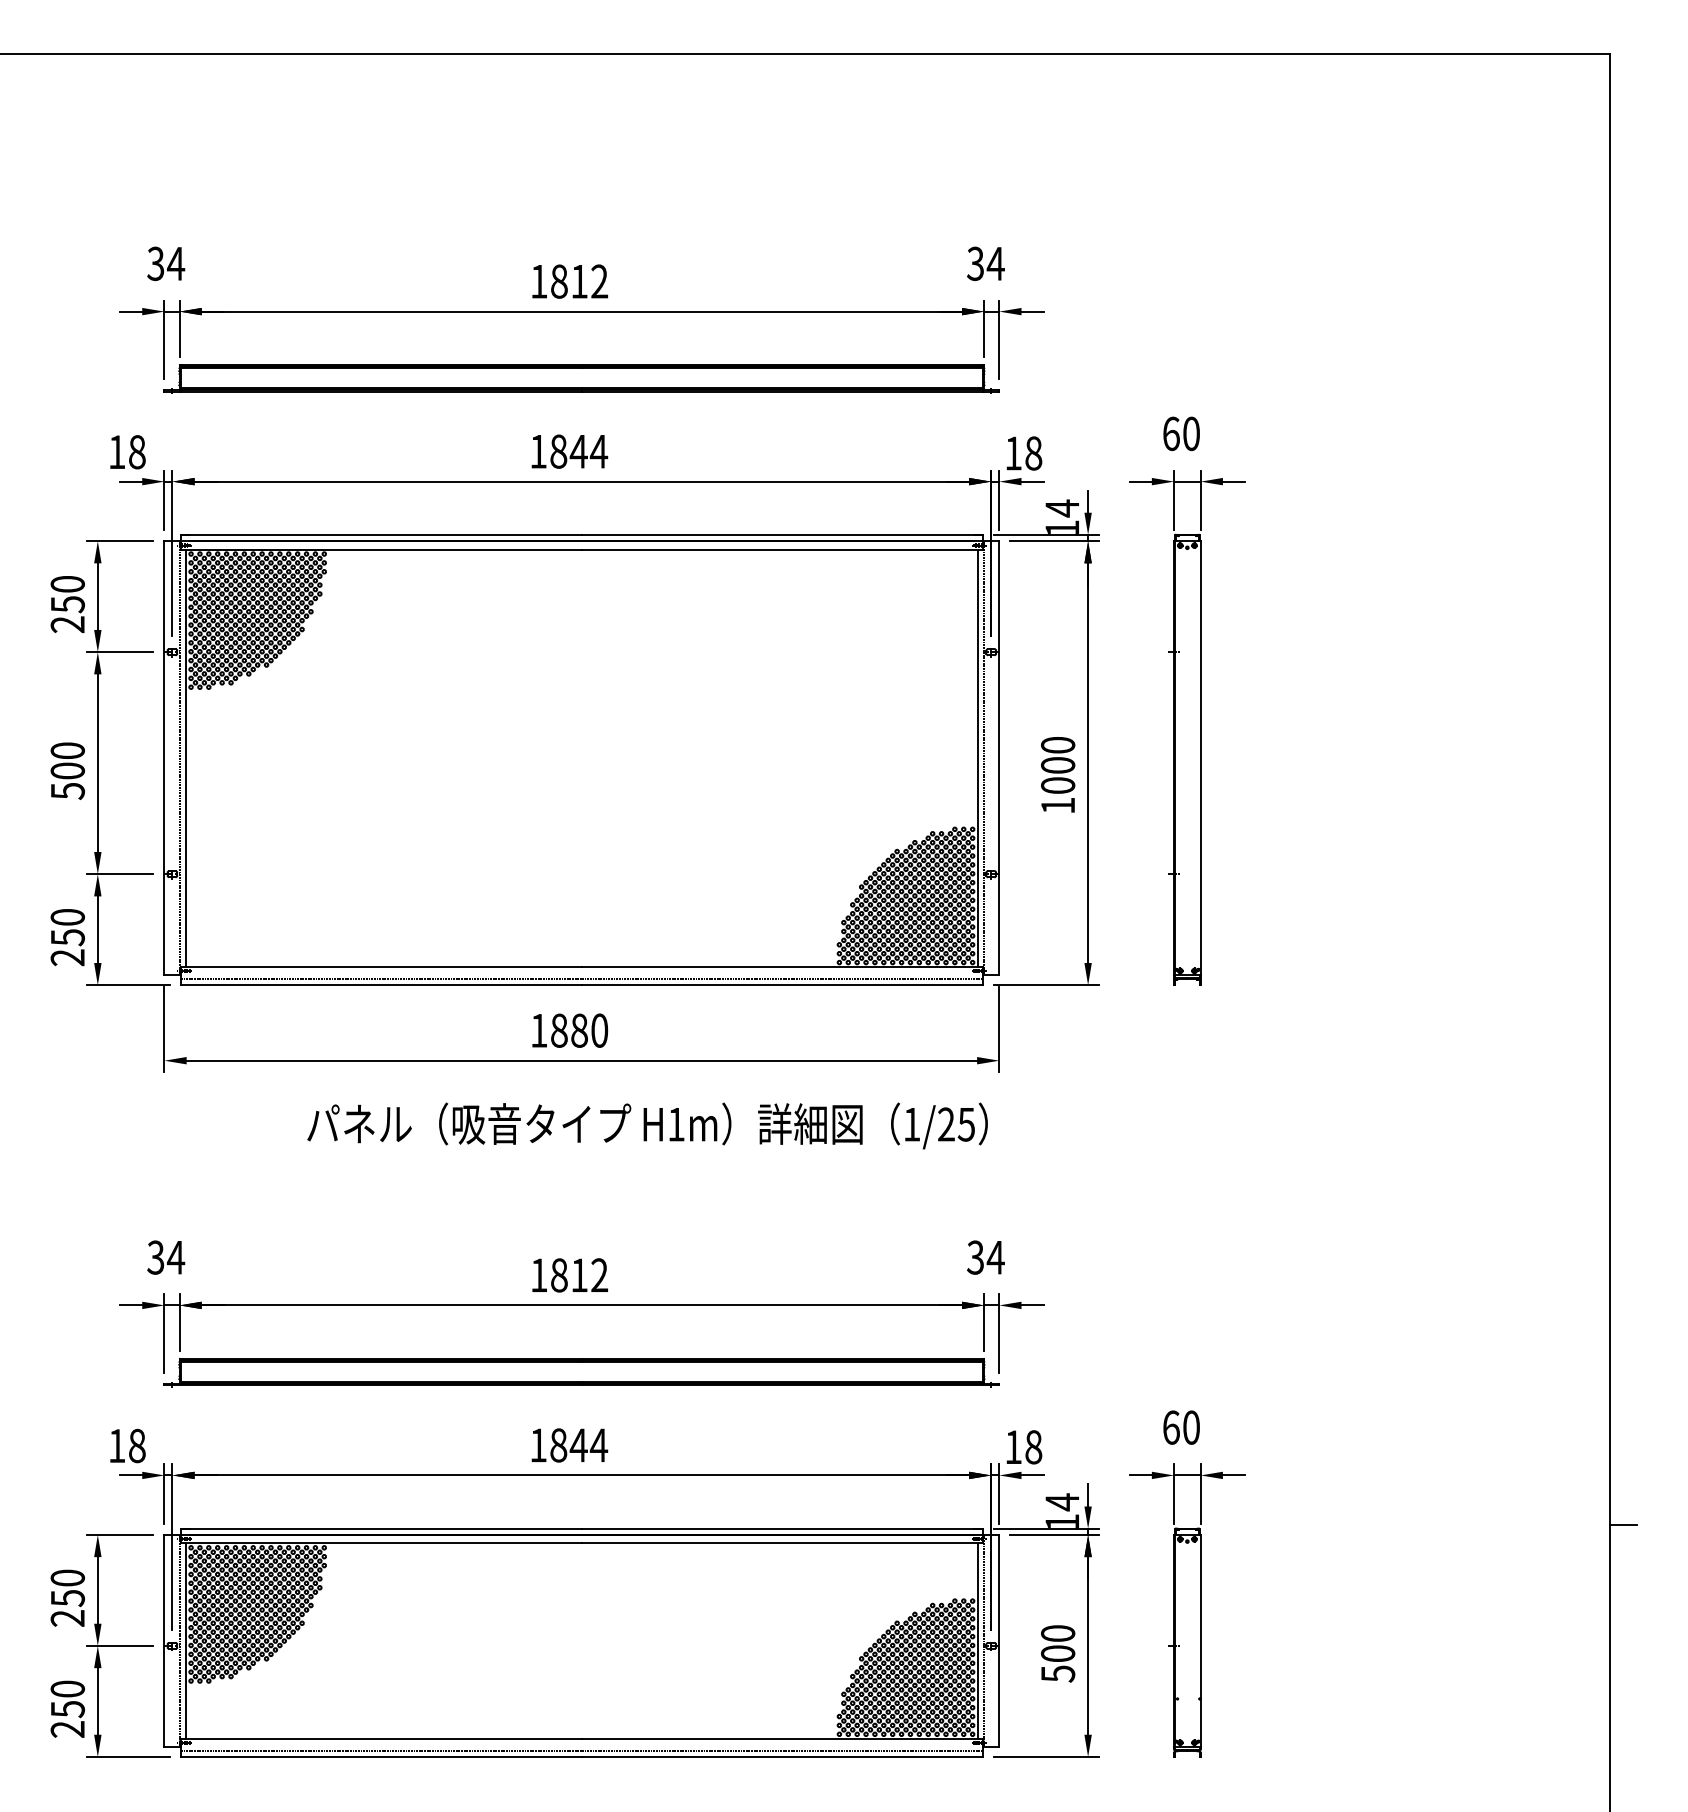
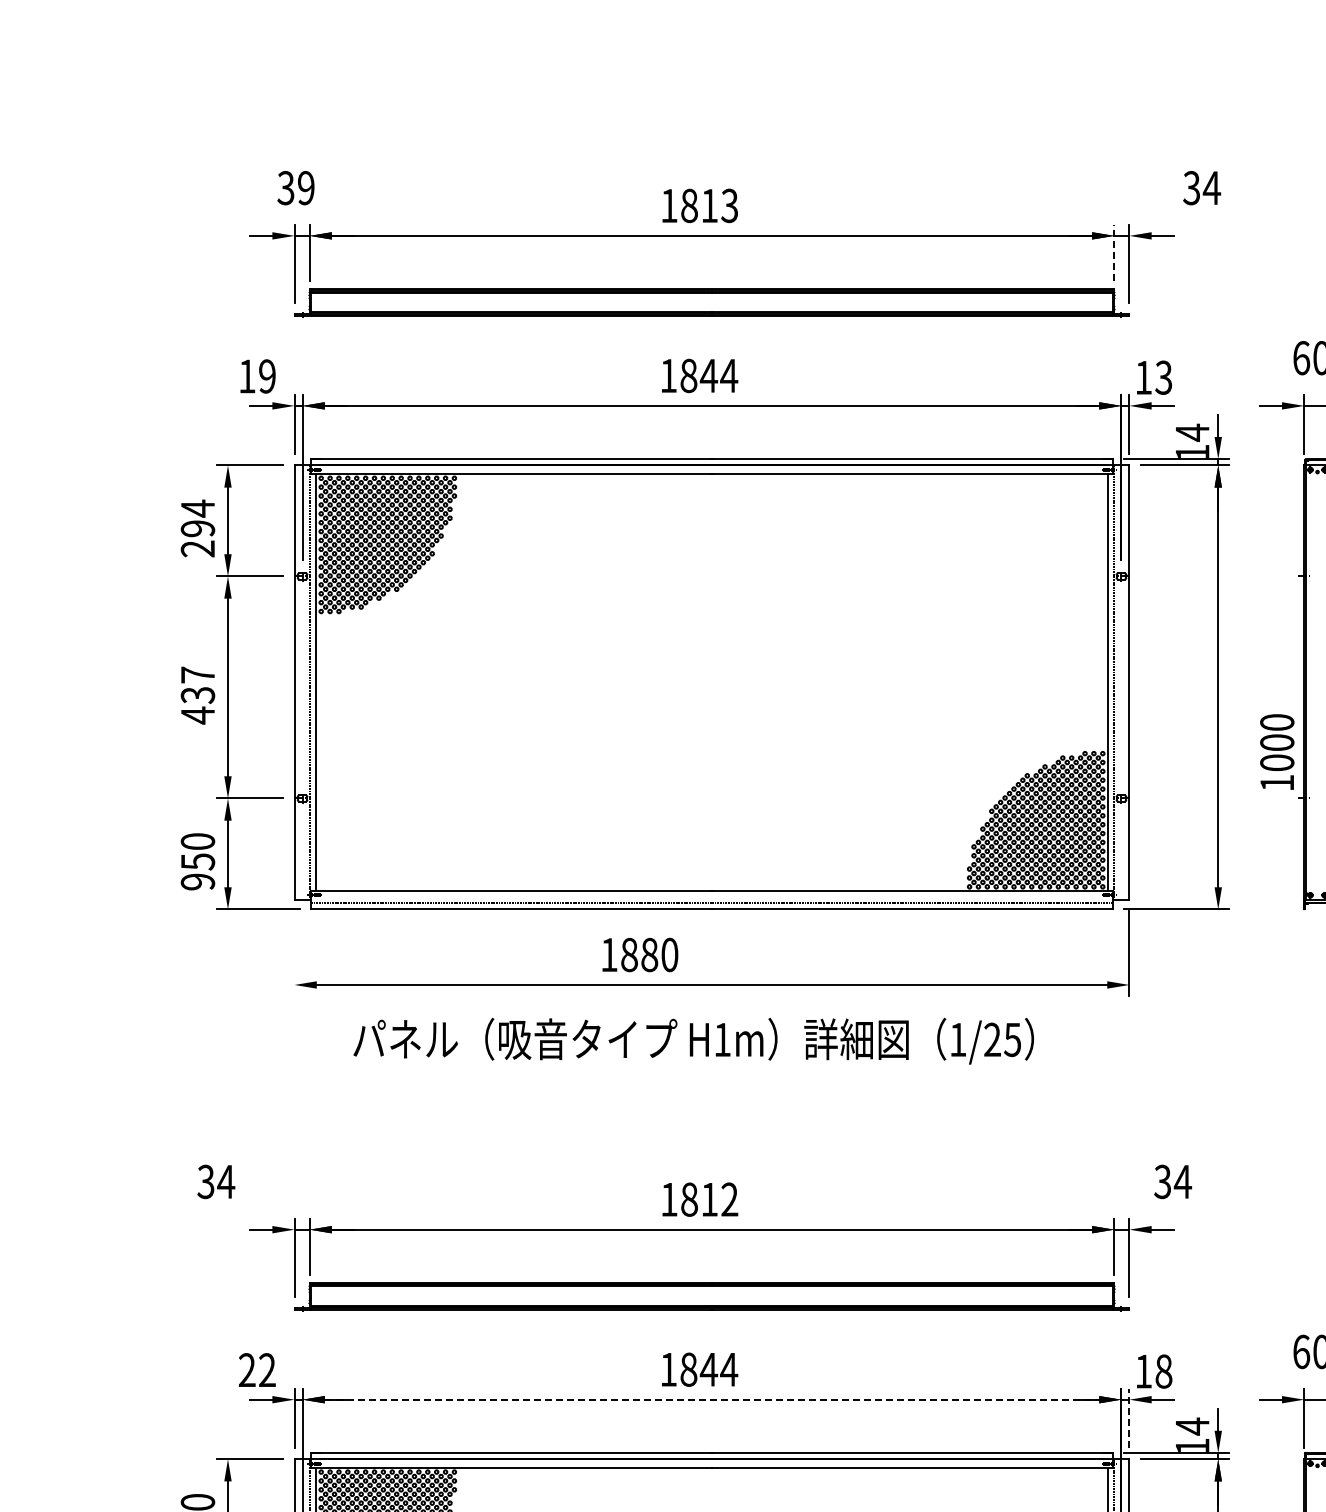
text: (175, 263) -> (305, 187), 34 -> 39
text: (985, 263) -> (1201, 187), moved
text: (599, 281) -> (729, 205), 1812 -> 1813
line: (984, 328) -> (1114, 252), solid -> dashed
text: (137, 452) -> (267, 376), 18 -> 19
text: (1033, 453) -> (1163, 377), 18 -> 13
text: (67, 594) -> (197, 518), 250 -> 294
text: (67, 771) -> (197, 695), 500 -> 437
text: (1058, 774) -> (1277, 751), moved
text: (67, 957) -> (197, 881), 250 -> 950
line: (164, 1028) -> (294, 952), removed
text: (570, 1030) -> (640, 954), moved
text: (647, 1125) -> (693, 1040), moved
text: (166, 1257) -> (216, 1181), moved
text: (985, 1257) -> (1172, 1181), moved
text: (126, 1445) -> (256, 1369), 18 -> 22
line: (582, 1475) -> (712, 1399), solid -> dashed
line: (999, 1494) -> (1129, 1418), solid -> dashed

